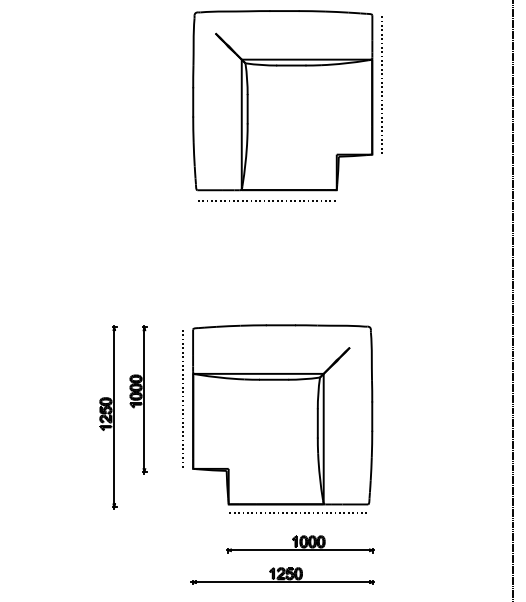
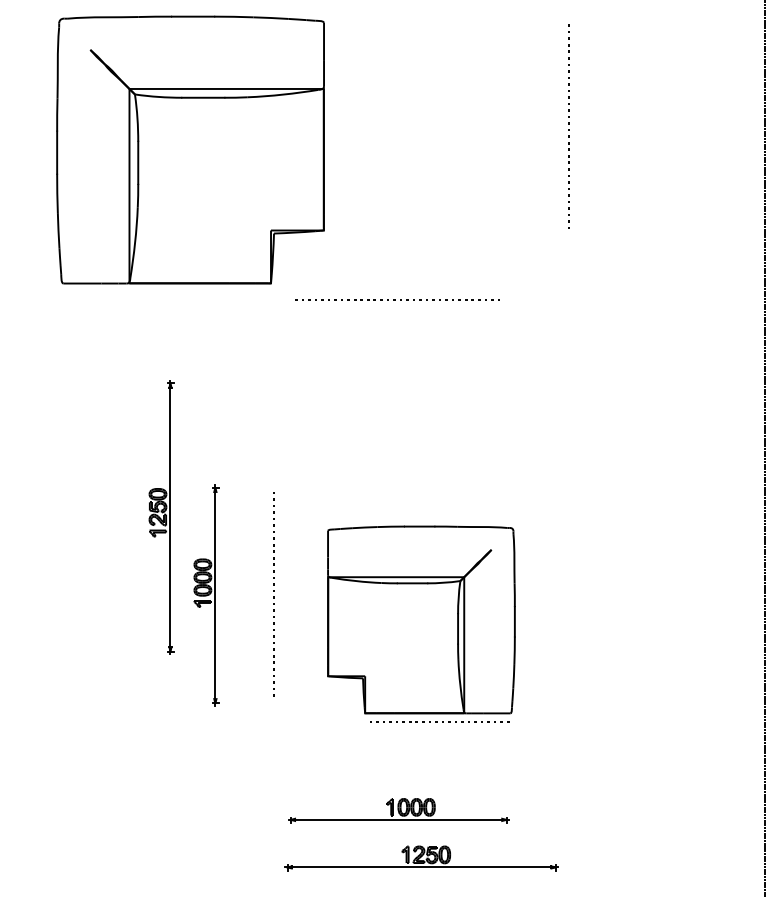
part: (282, 100) -> (190, 149), moved
part: (108, 417) -> (161, 517), moved
part: (282, 418) -> (421, 623), size x0.7
part: (300, 544) -> (398, 811), moved

